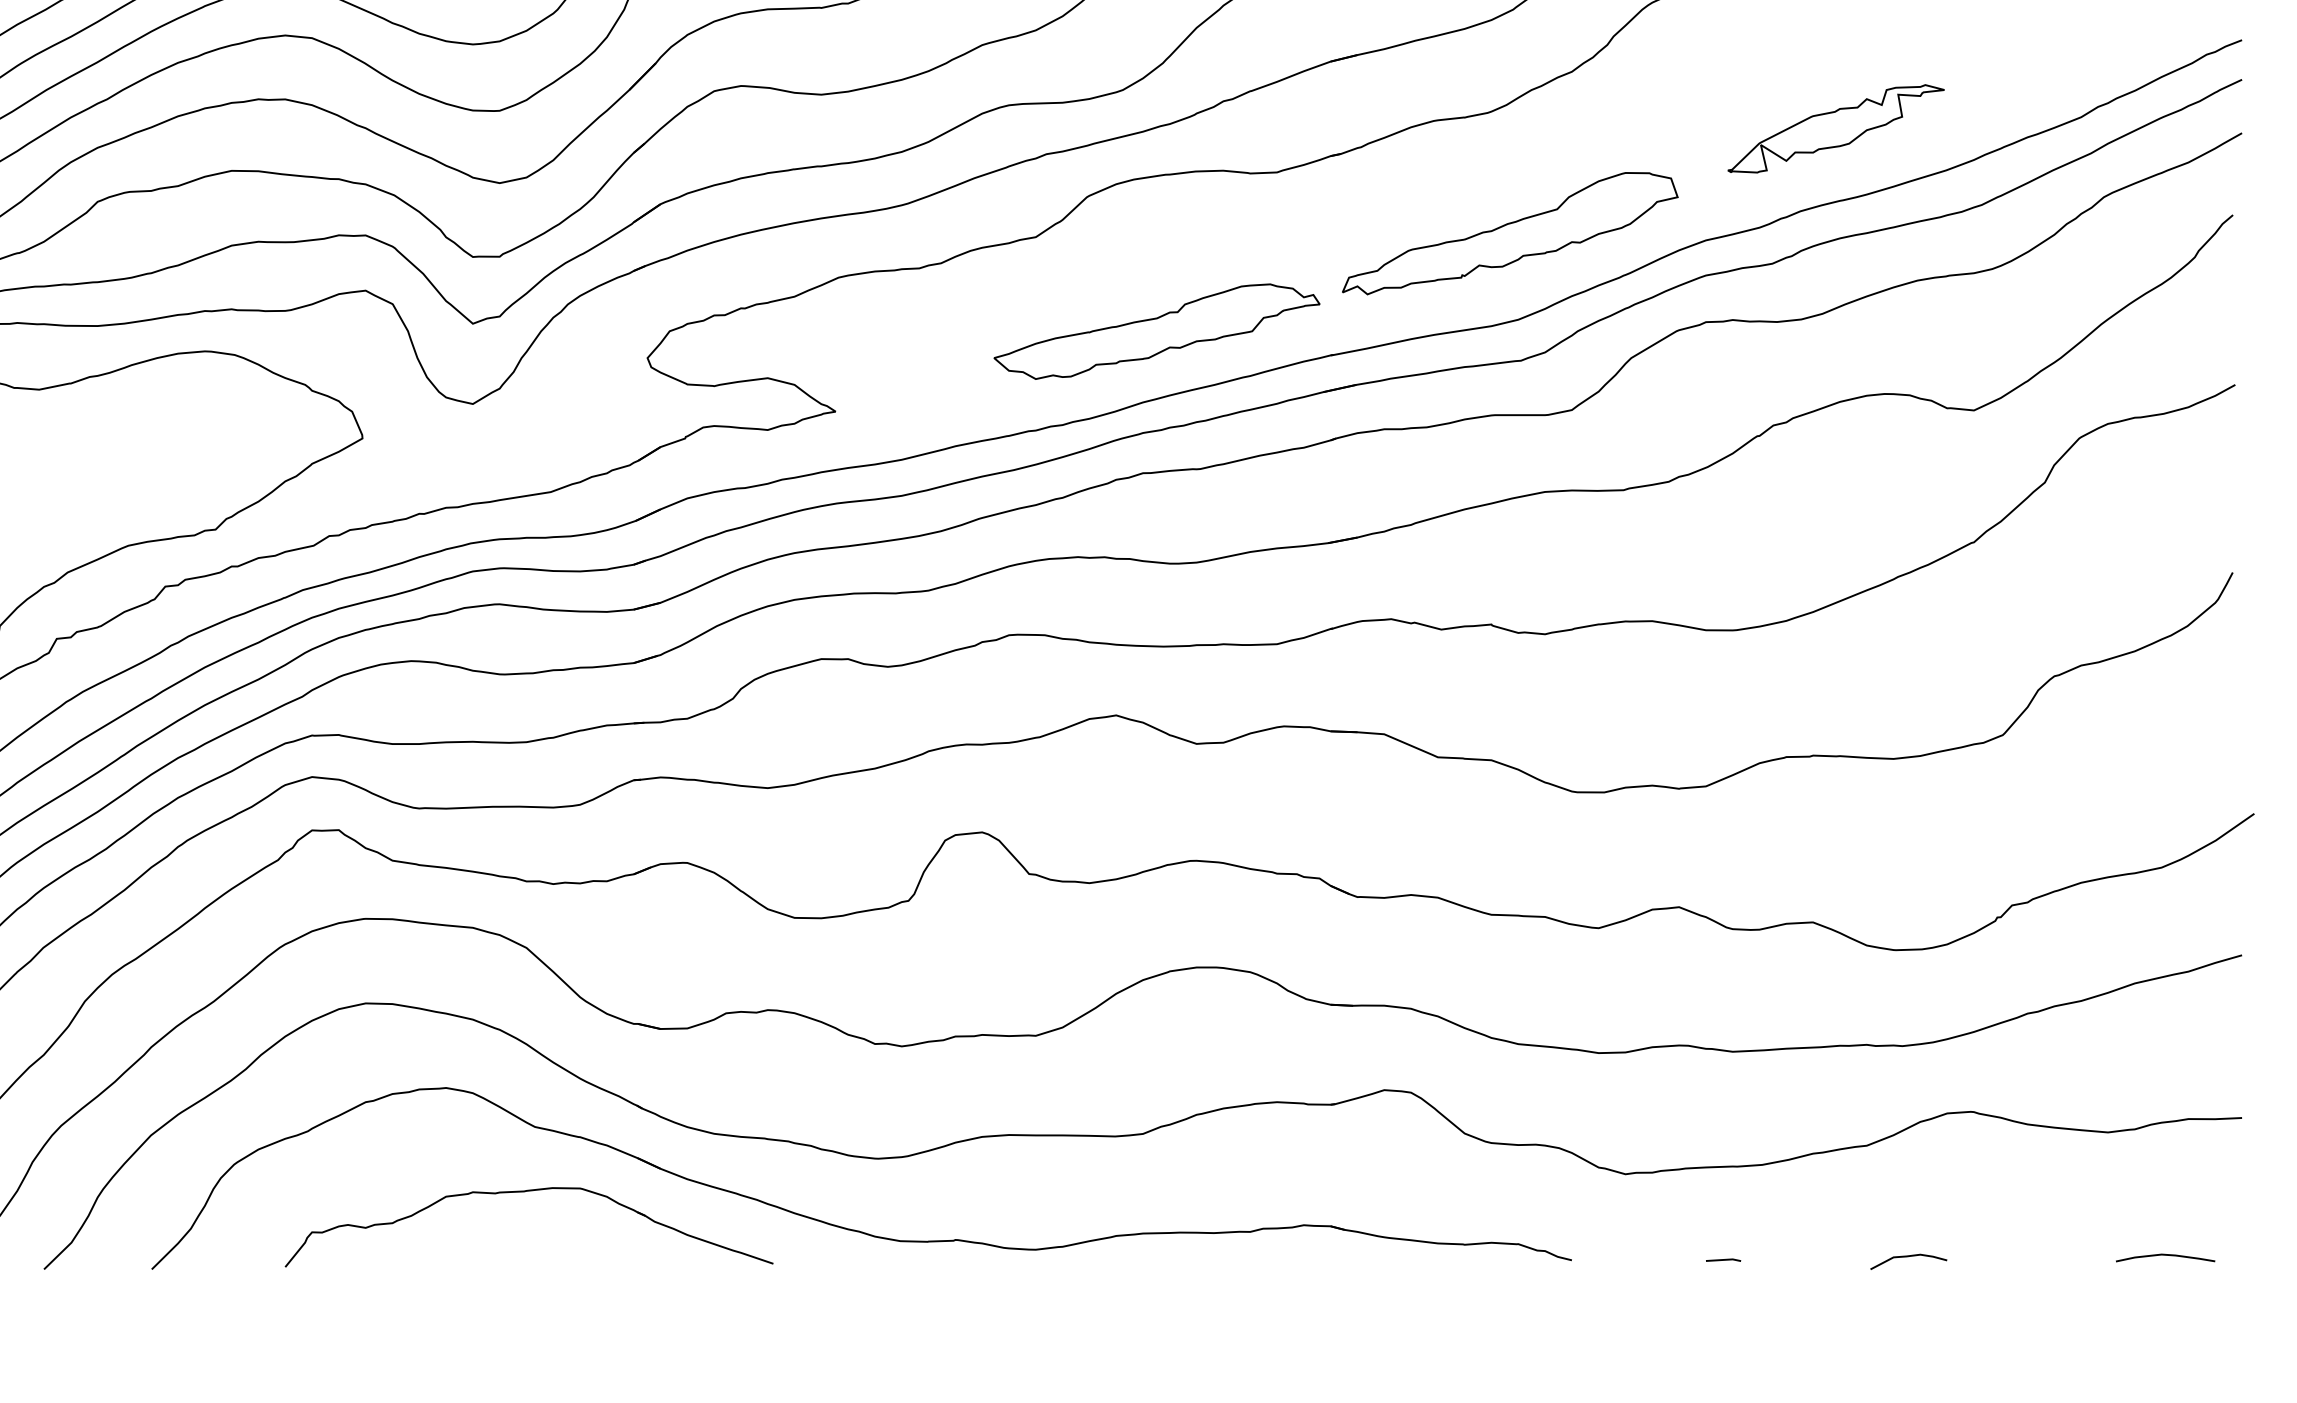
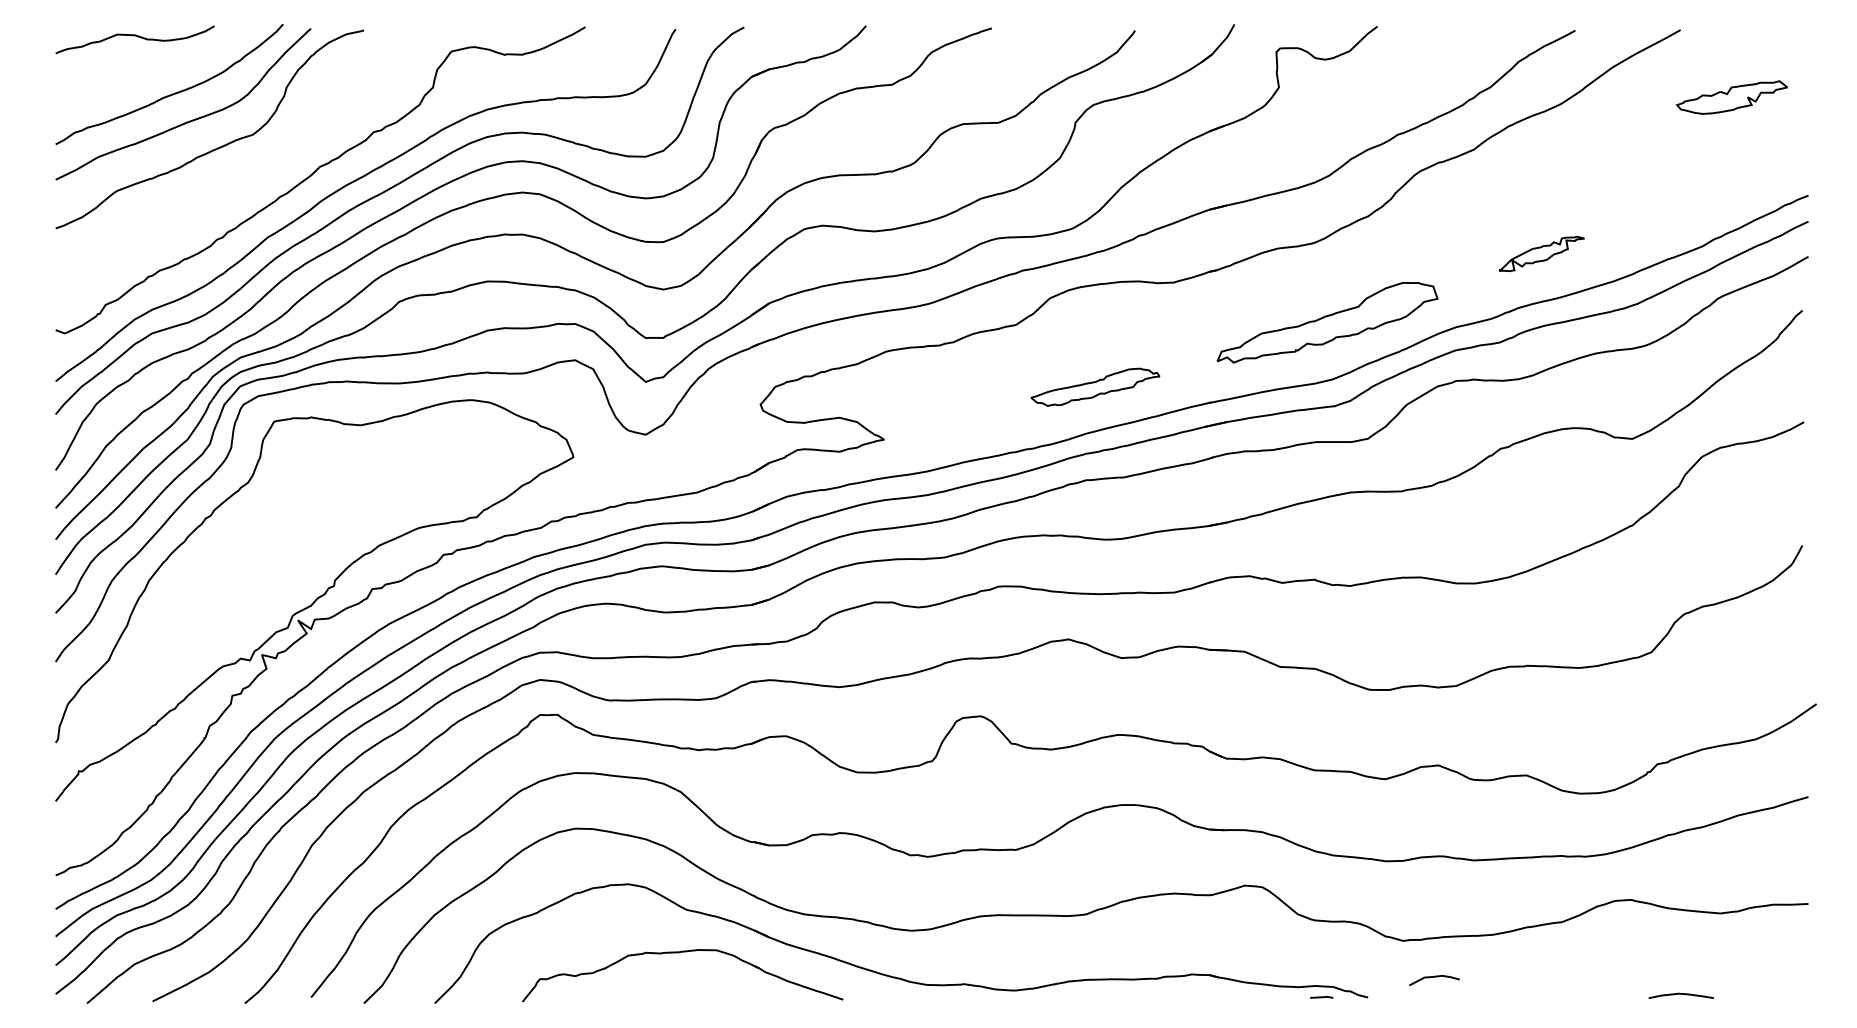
part: (1835, 128) -> (1541, 253), size x0.6
part: (1157, 332) -> (1095, 387), size x0.6
curve: (2164, 1255) -> (1680, 994), moved
curve: (1908, 1257) -> (1434, 977), moved
line: (1723, 1260) -> (1321, 997), moved

